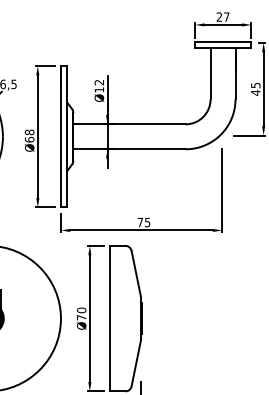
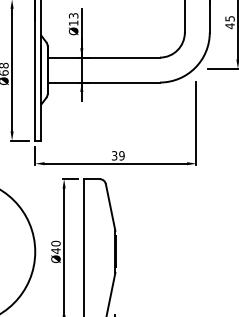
text: (99, 82) -> (73, 15), Ø12 -> Ø13
text: (143, 222) -> (117, 155), 75 -> 39
text: (81, 317) -> (55, 250), Ø70 -> Ø40

